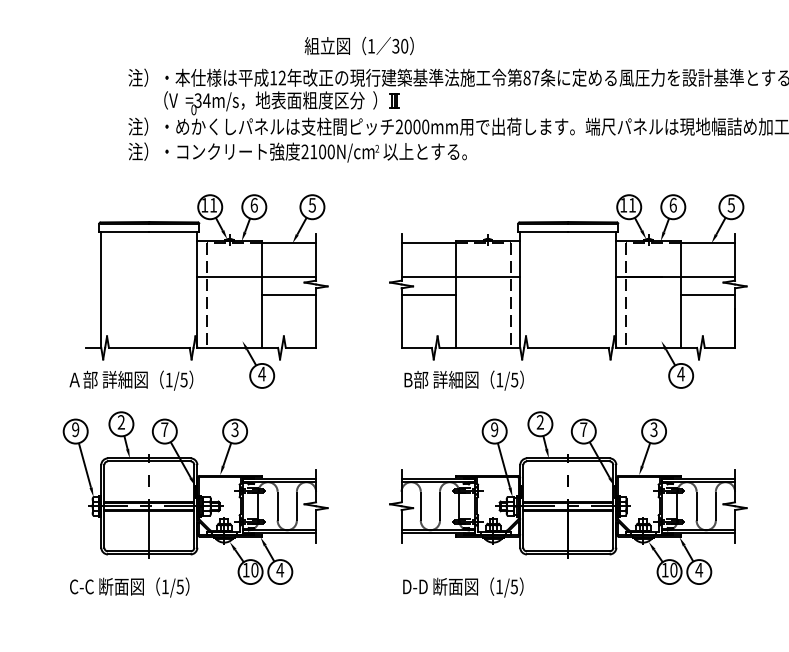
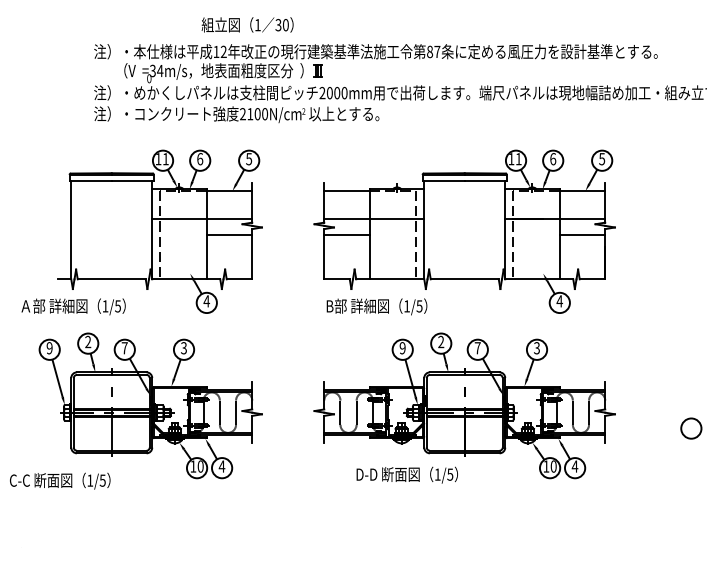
text: (359, 45) -> (247, 24), moved
text: (131, 380) -> (73, 306), moved
text: (130, 586) -> (60, 480), moved
text: (462, 586) -> (406, 474), moved

